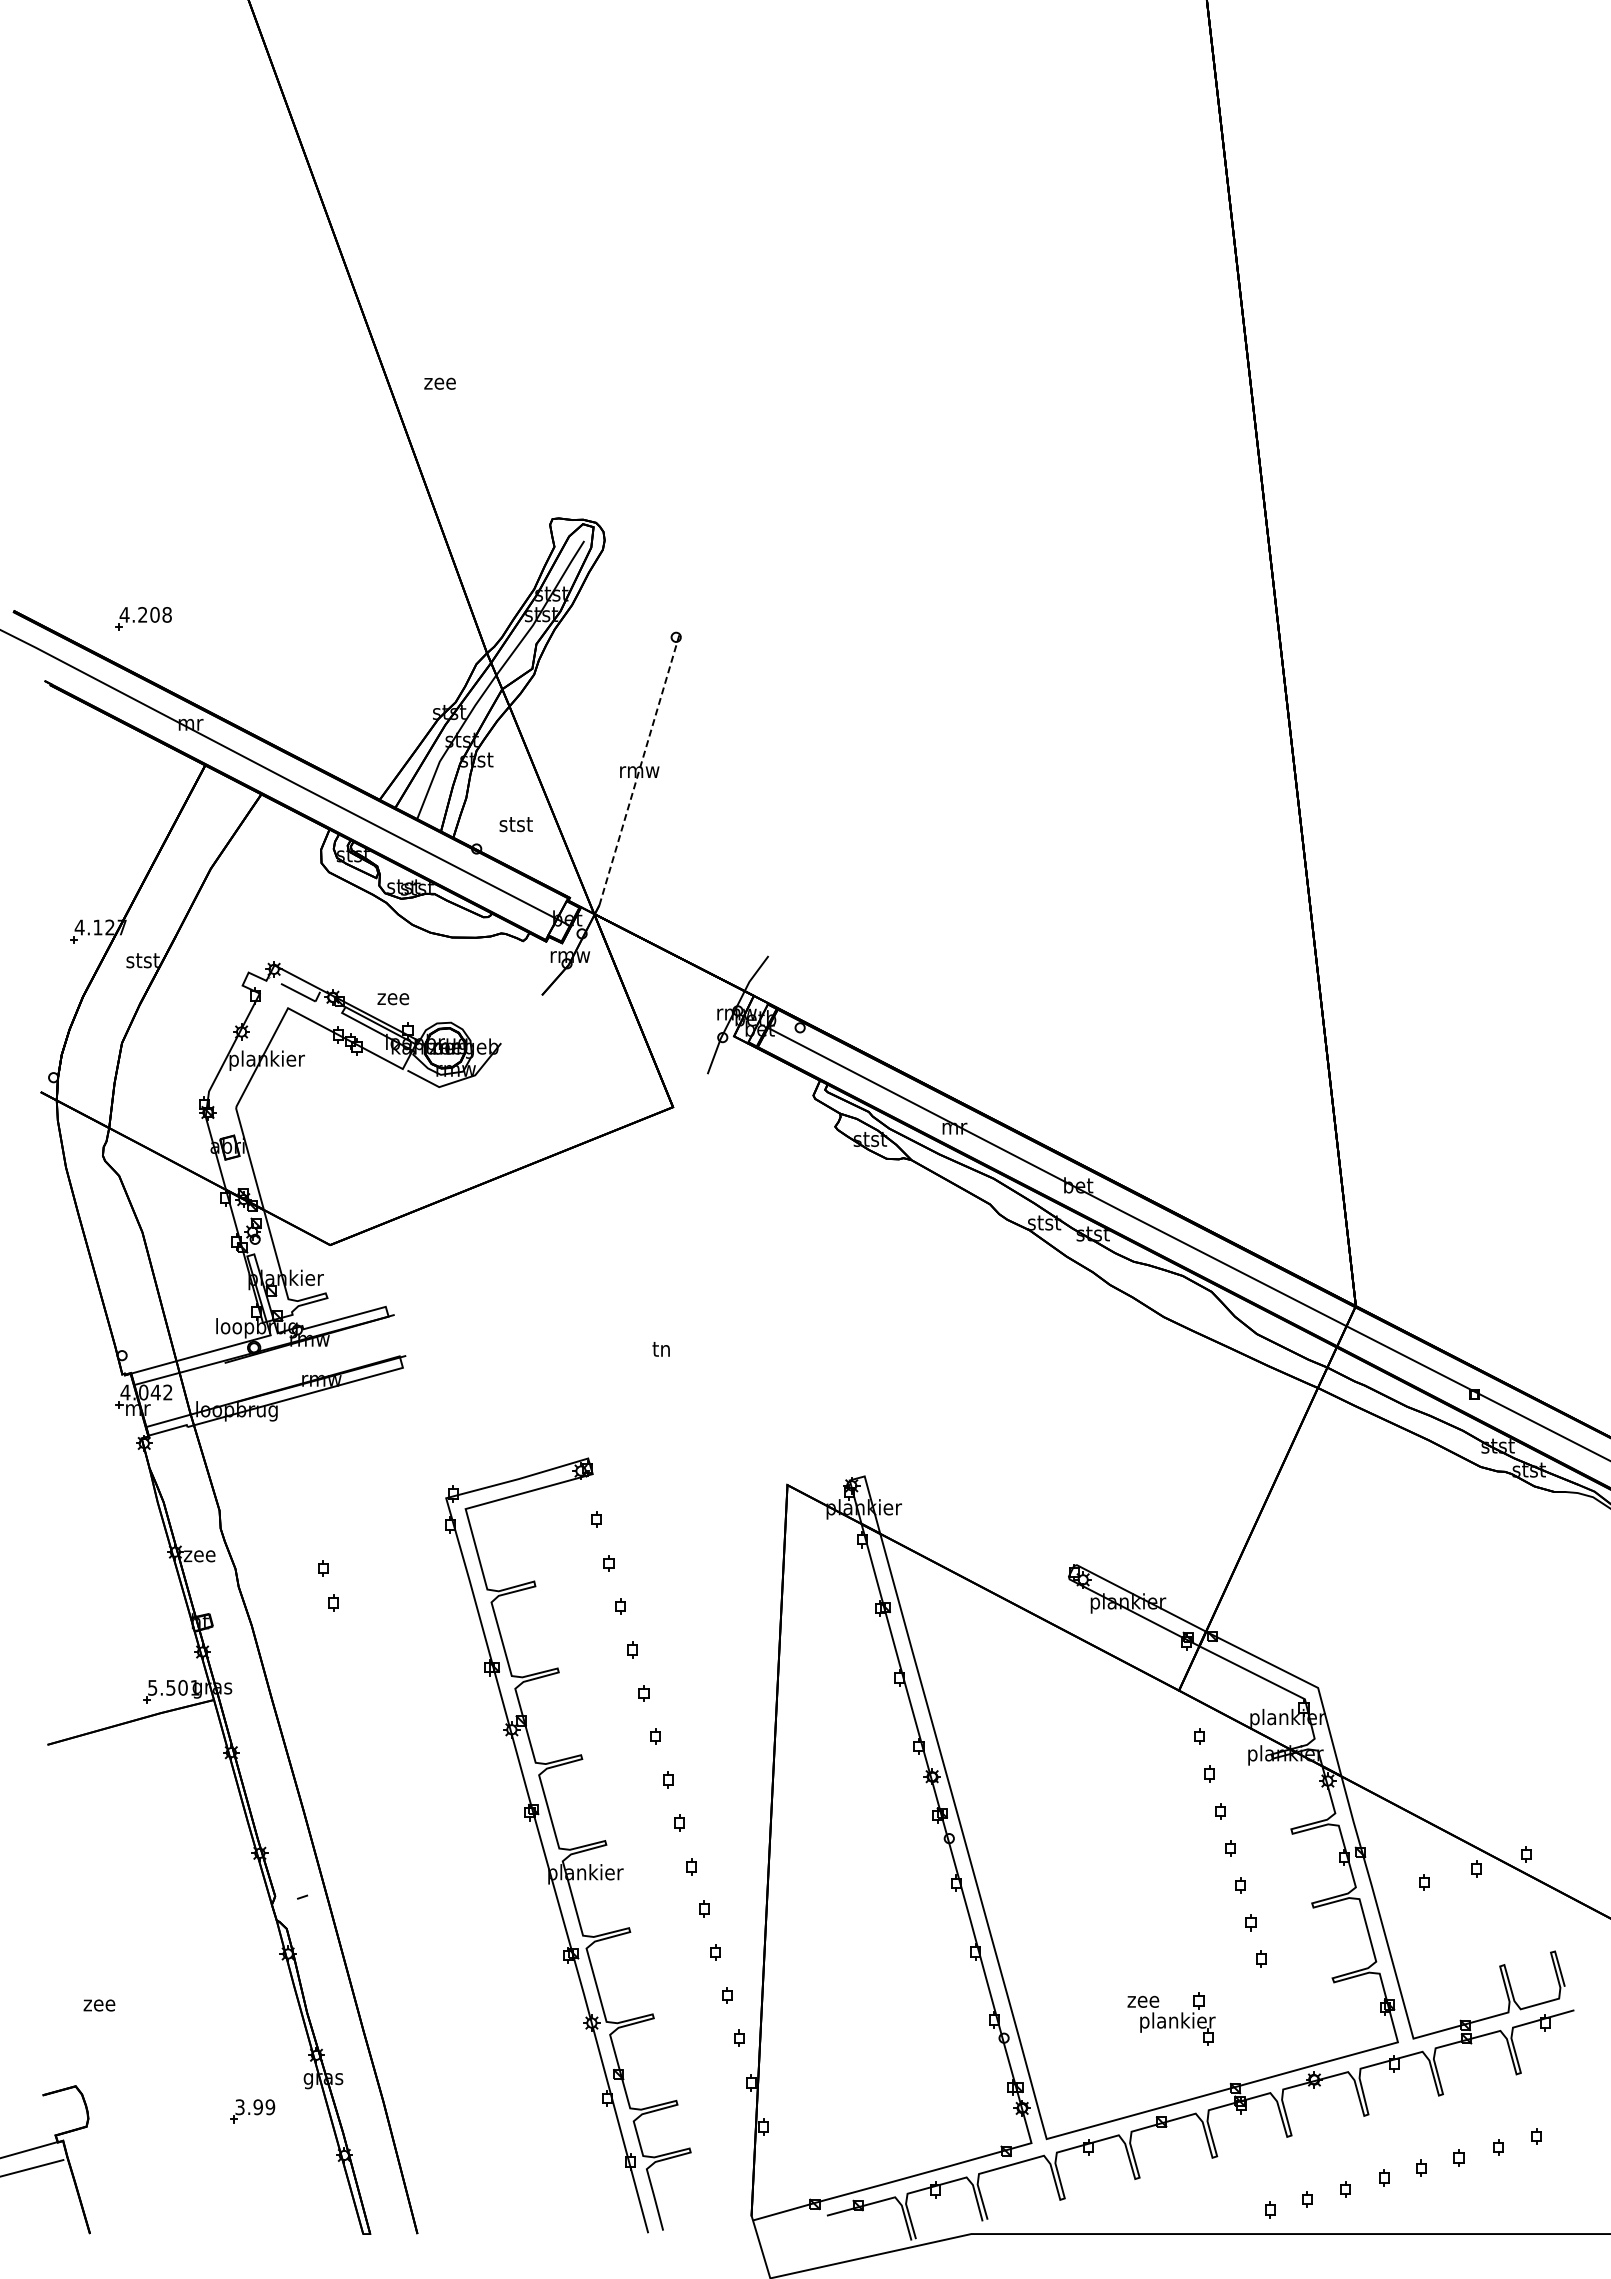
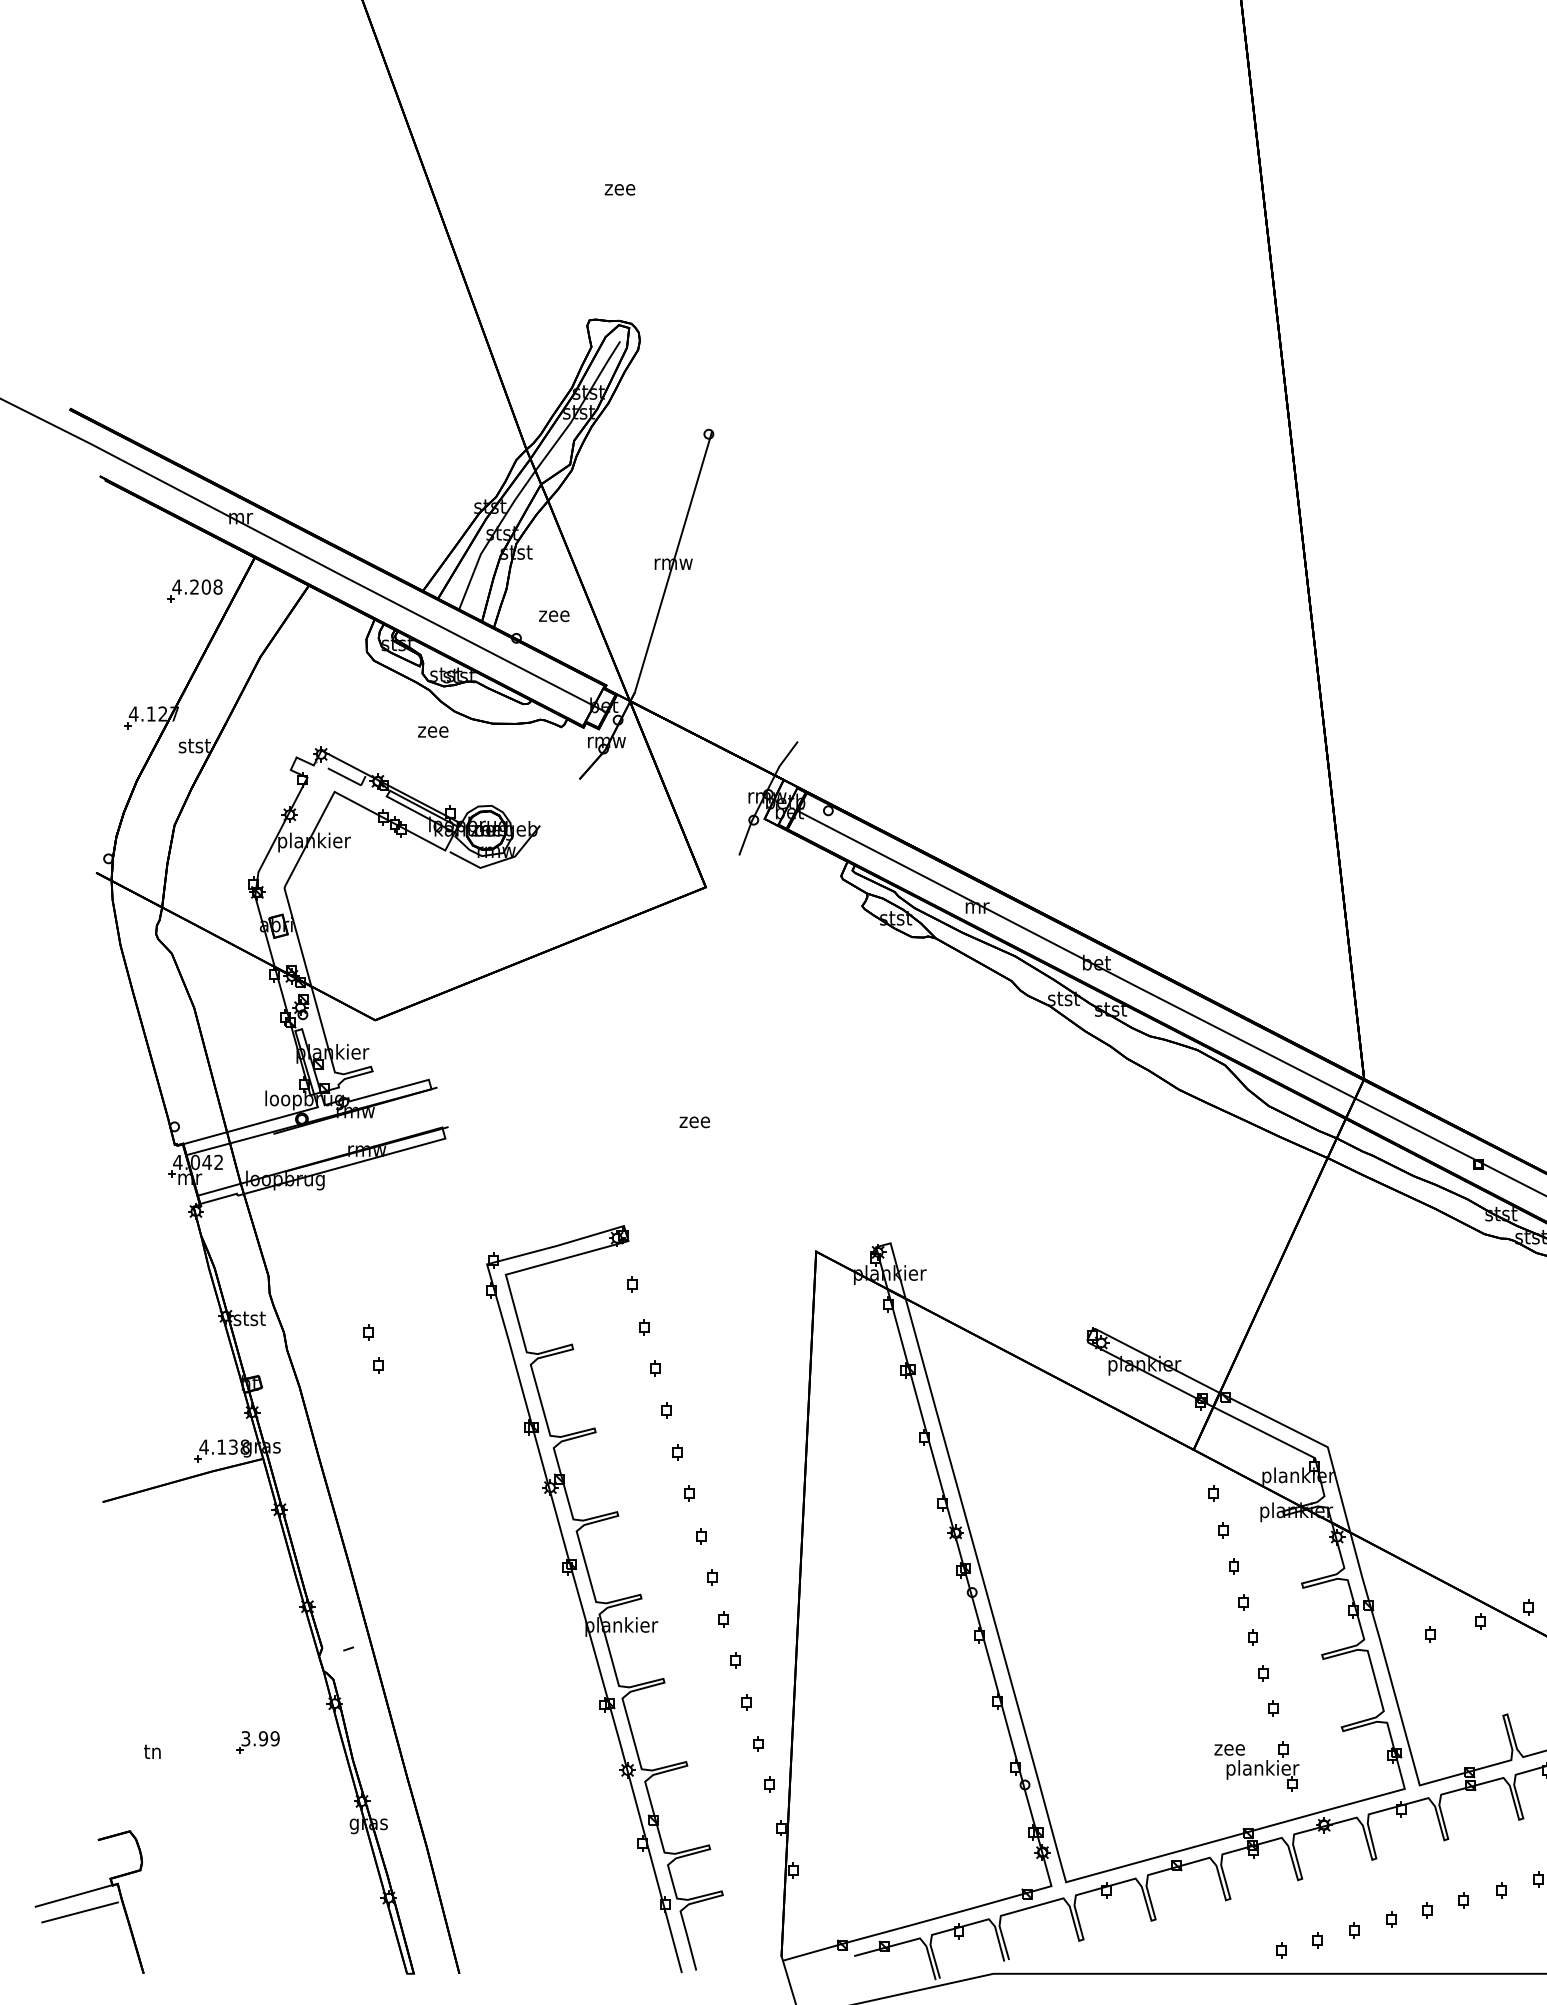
text: (439, 383) -> (619, 189), moved
part: (143, 618) -> (195, 590), moved
line: (639, 770) -> (673, 562), dashed -> solid
text: (515, 824) -> (553, 614), stst -> zee
text: (393, 999) -> (433, 732), moved
text: (661, 1349) -> (694, 1120), tn -> zee
text: (199, 1554) -> (249, 1318), zee -> stst
text: (173, 1687) -> (224, 1446), 5.501 -> 4.138
text: (99, 2003) -> (152, 1751), zee -> tn
part: (1171, 2018) -> (1256, 1765), moved
part: (252, 2111) -> (257, 1742), moved

